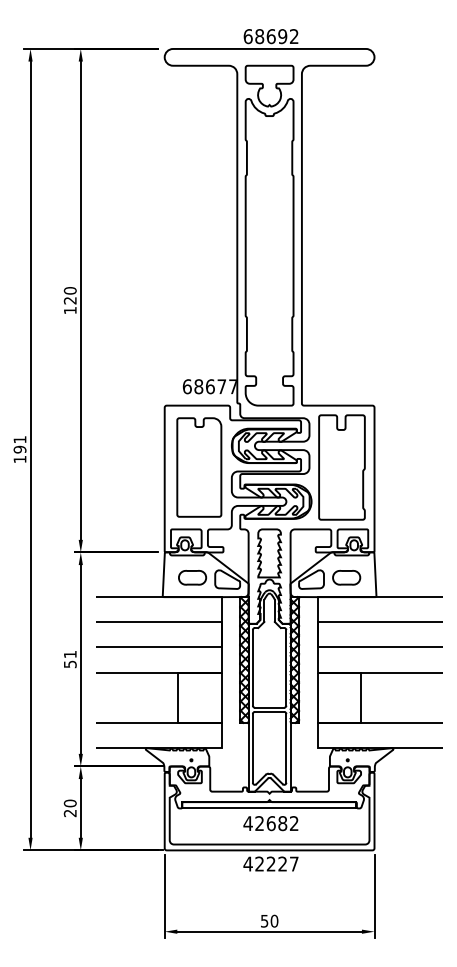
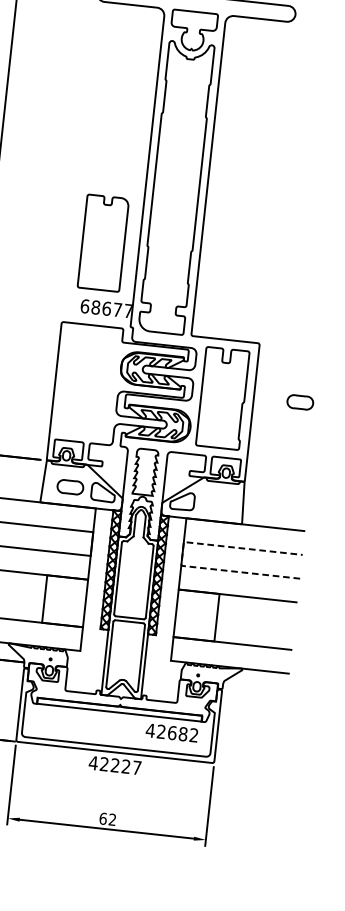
part: (199, 467) -> (103, 243), moved
part: (346, 577) -> (300, 402), moved
line: (317, 634) -> (182, 553), solid -> dashed
text: (270, 823) -> (171, 732), moved
text: (269, 920) -> (107, 818), 50 -> 62

